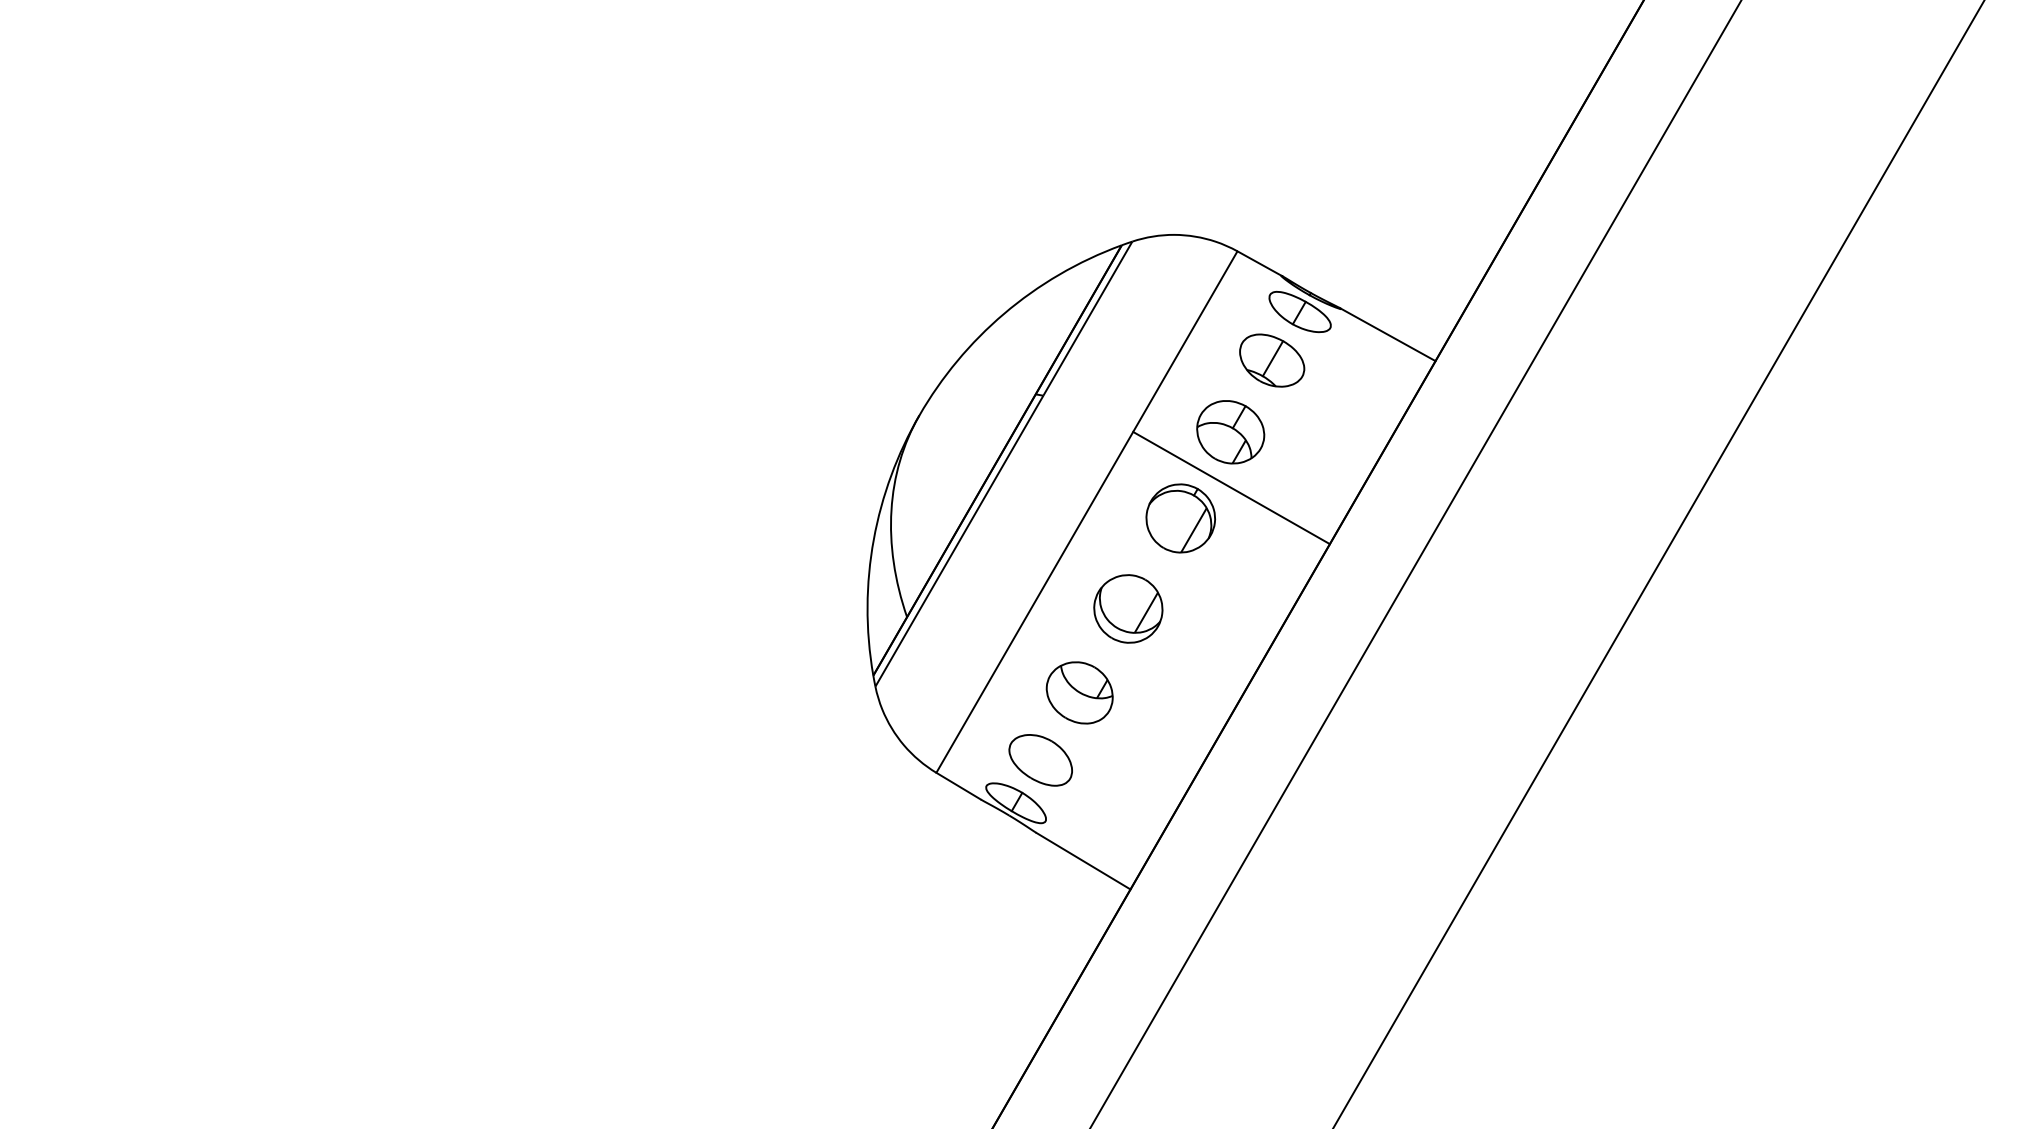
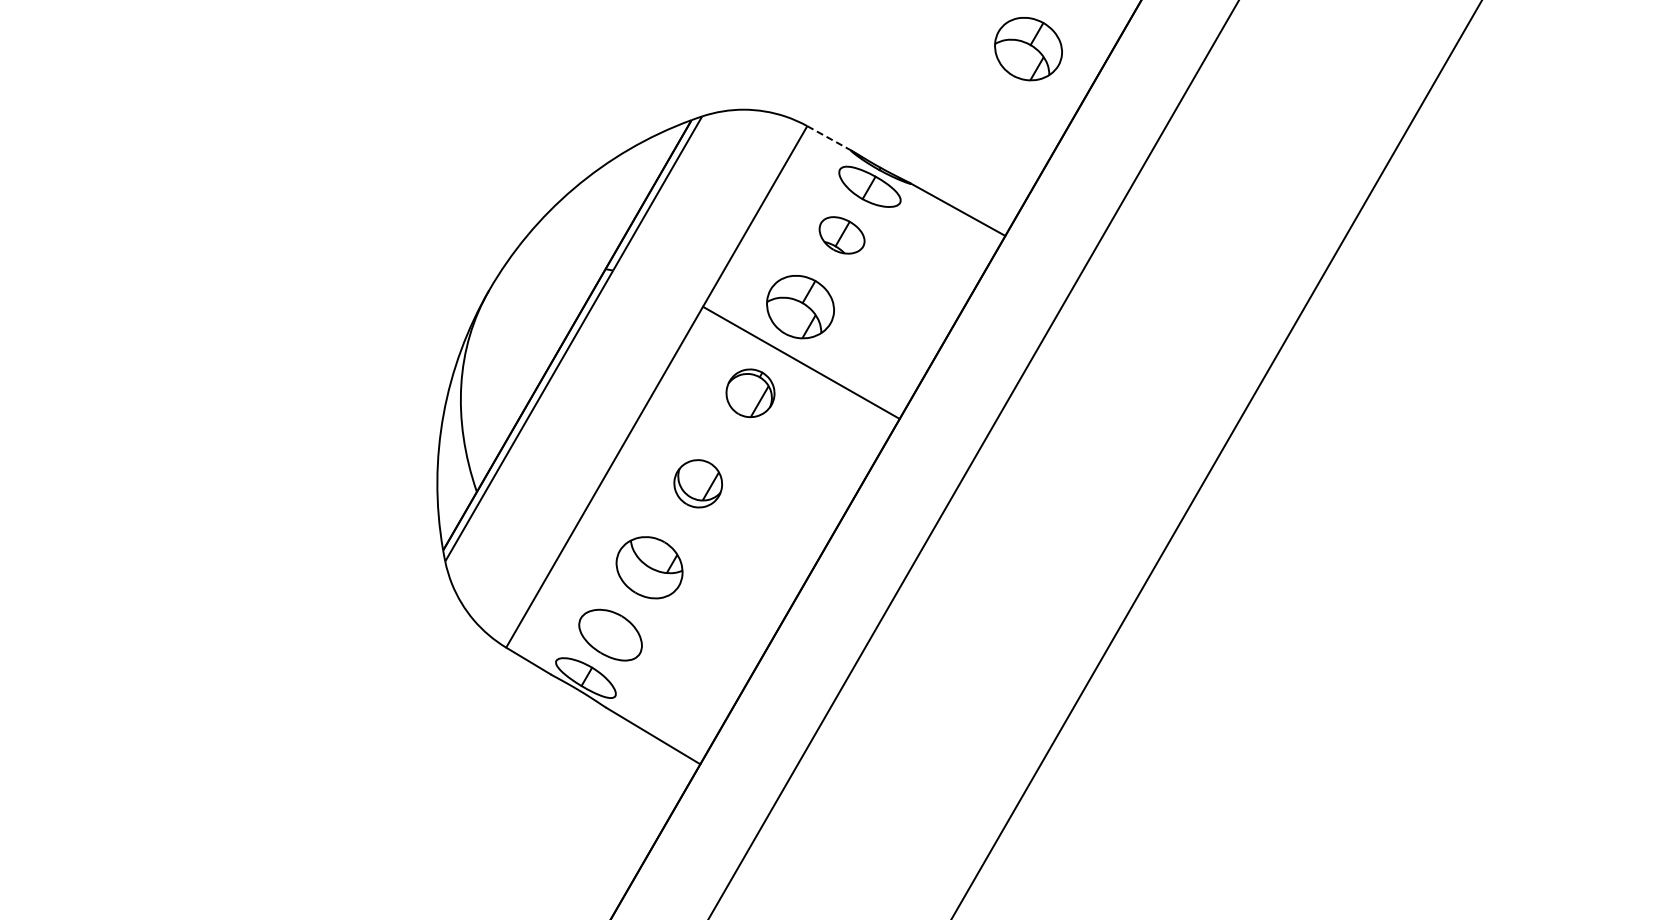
part: (1458, 174) -> (1028, 49), added
line: (1260, 263) -> (830, 138), solid -> dashed
part: (1272, 360) -> (842, 235), size x0.7
part: (1180, 518) -> (750, 393), size x0.7
part: (1128, 608) -> (698, 483), size x0.7

